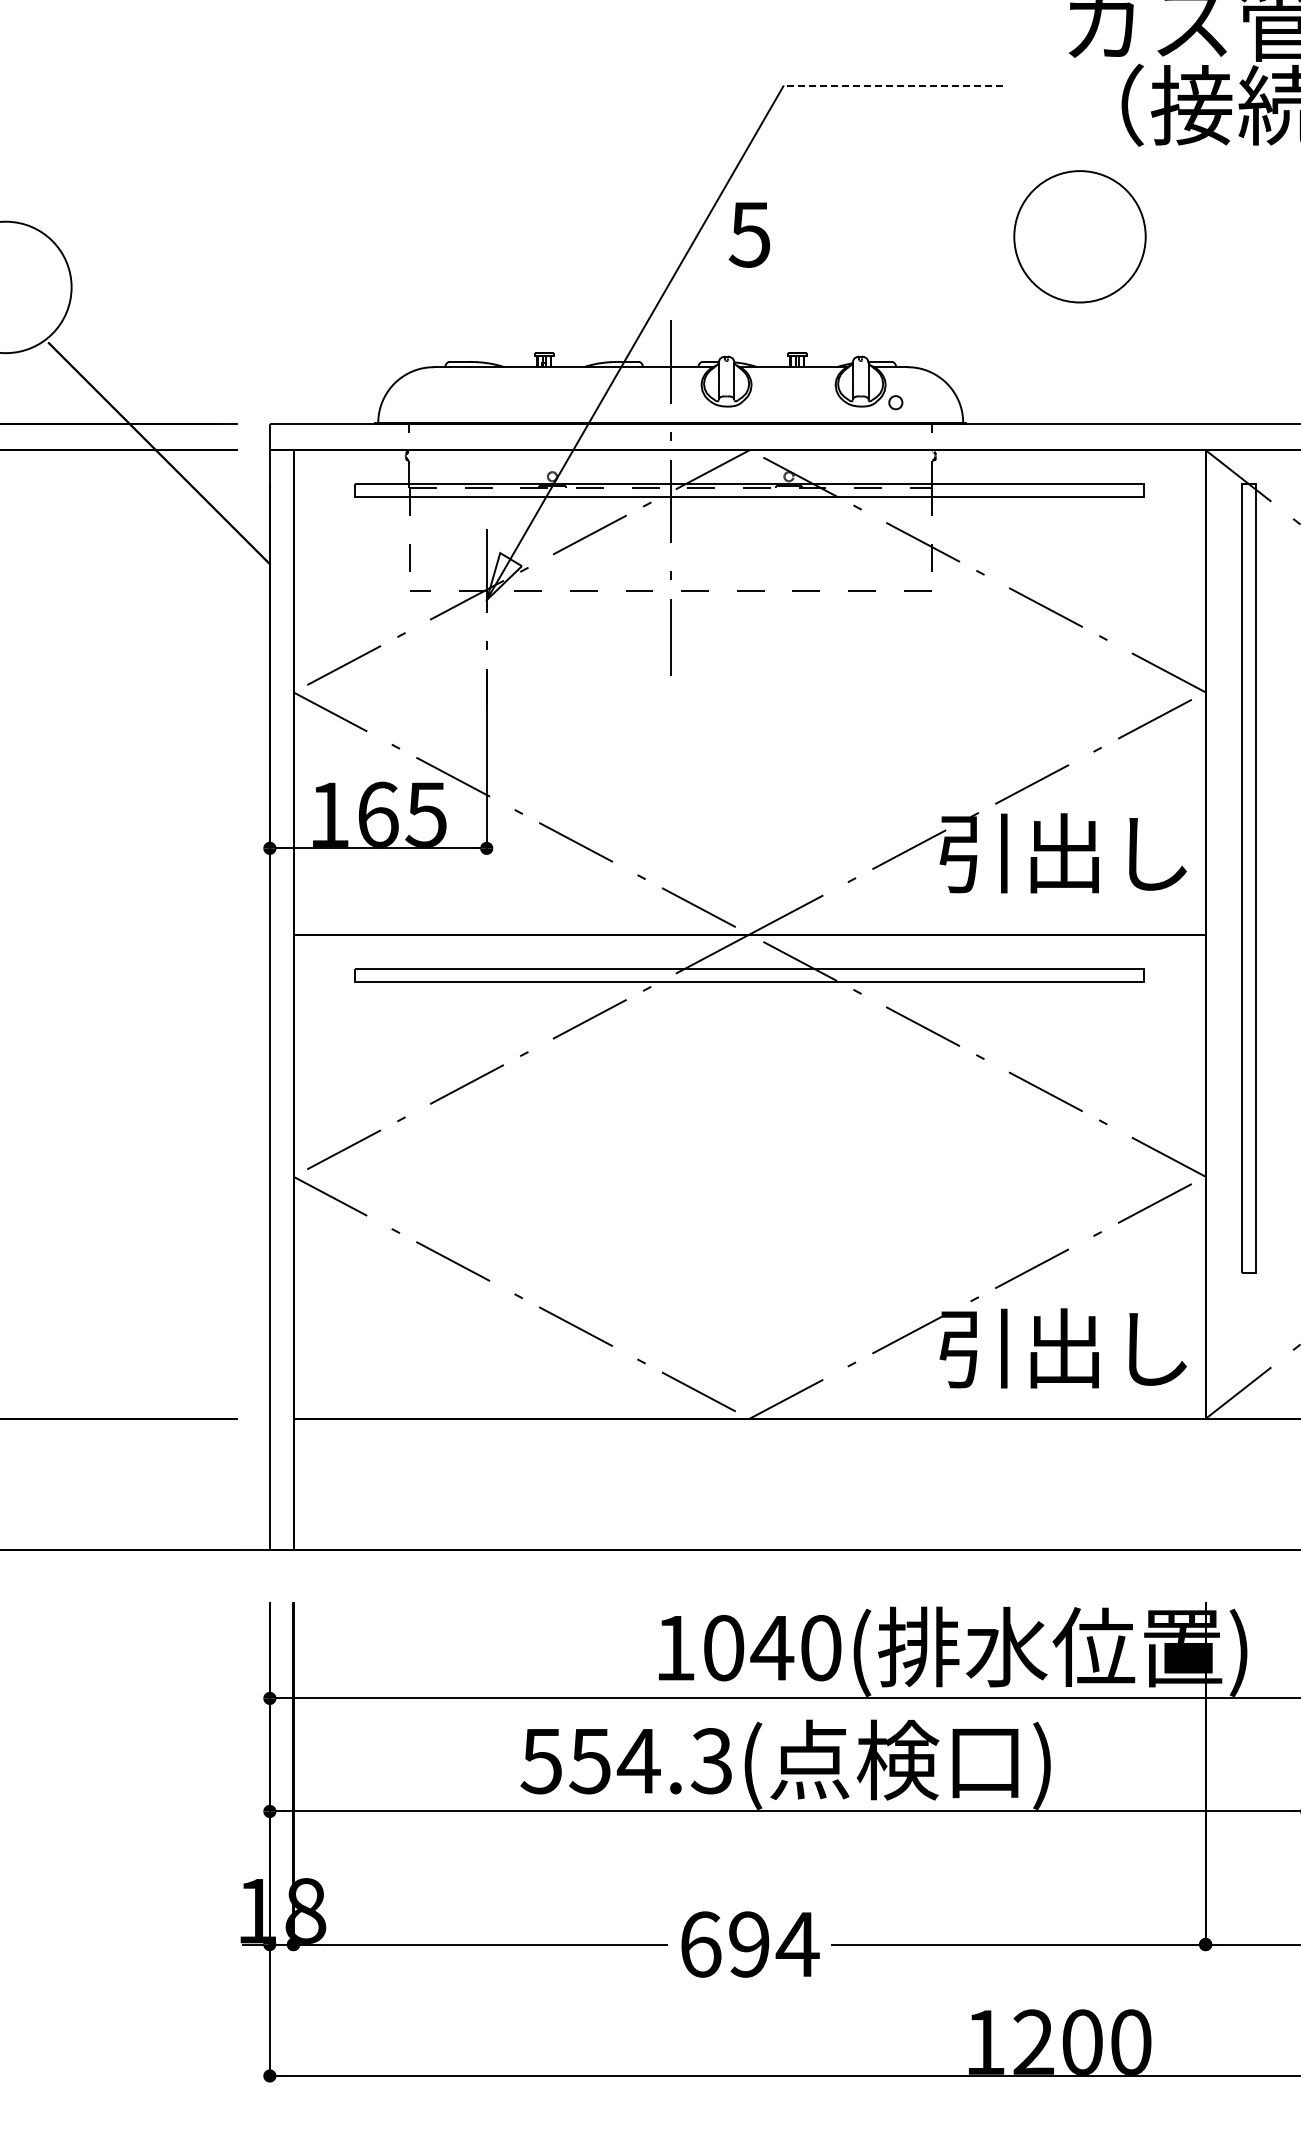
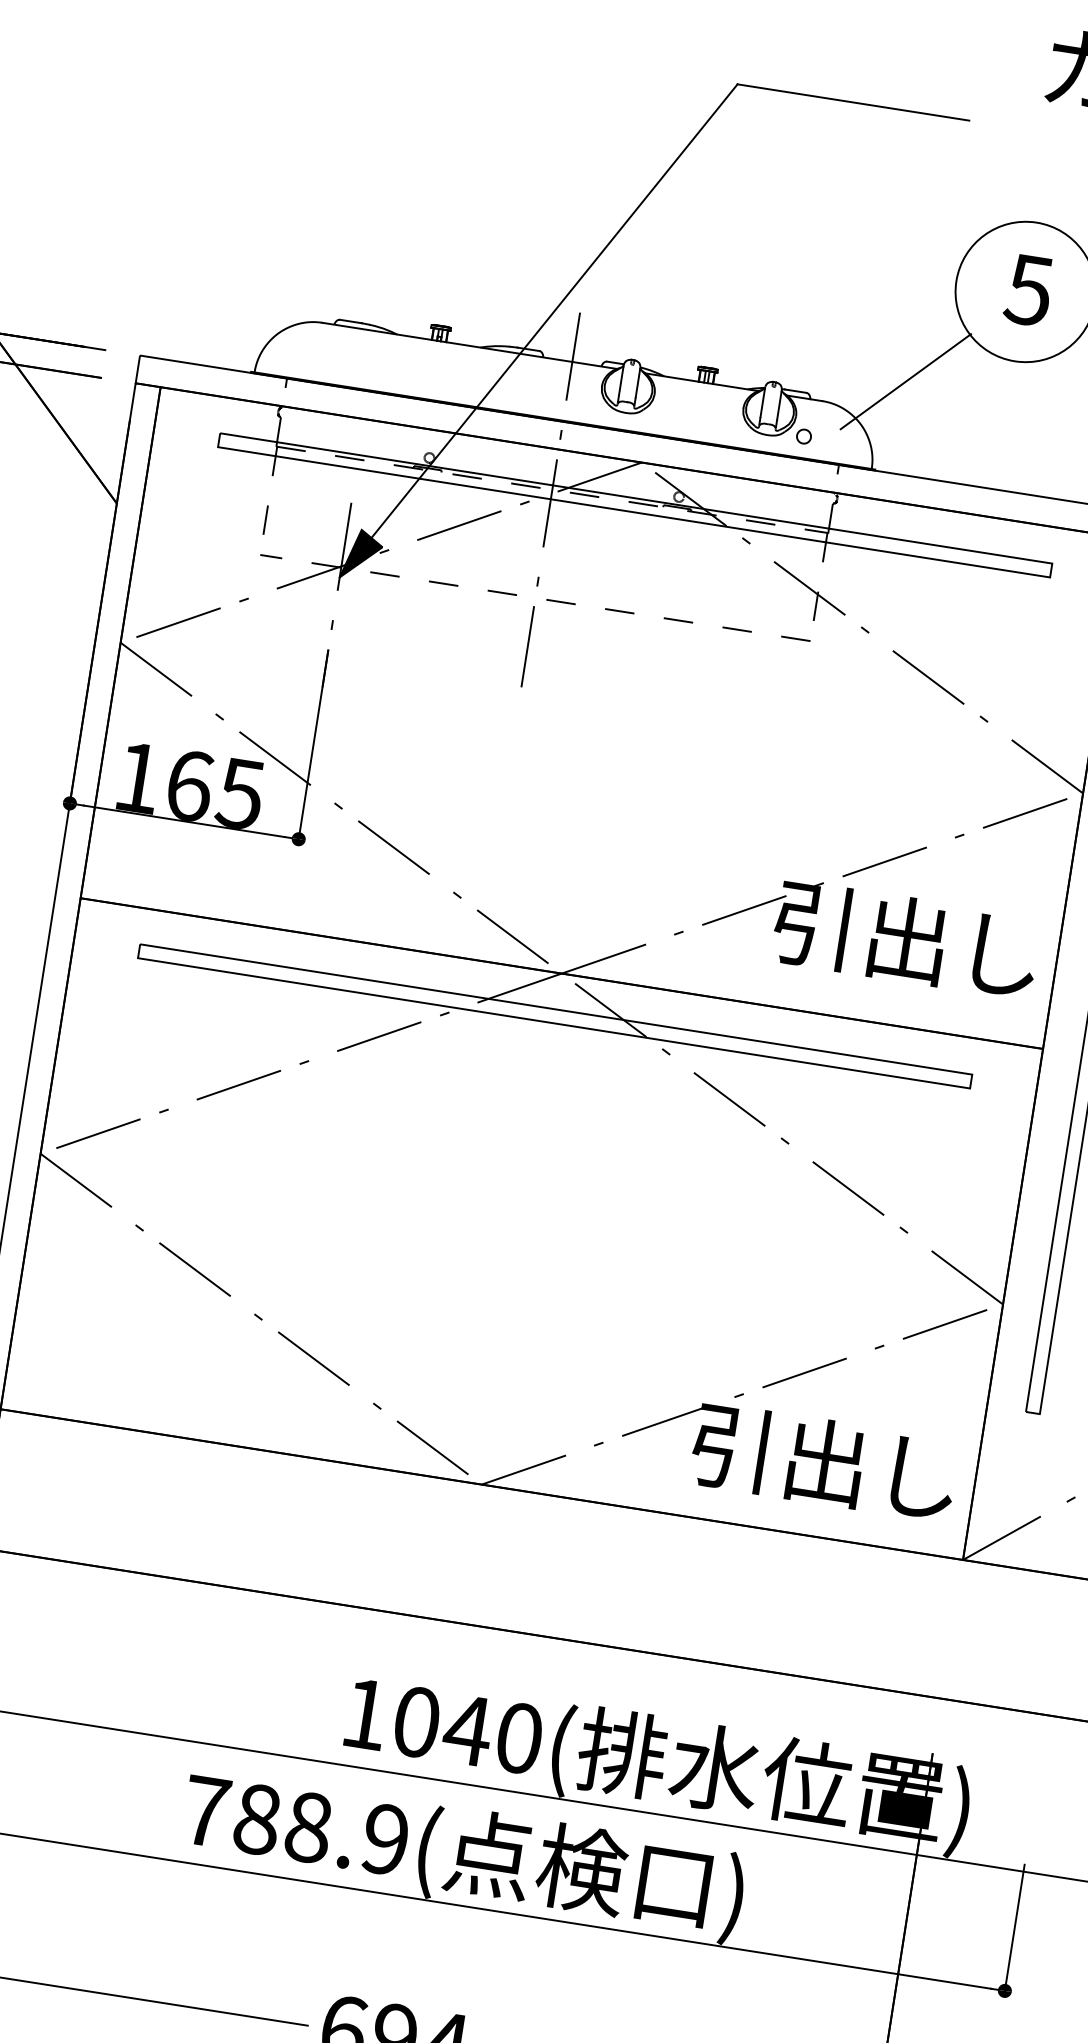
line: (893, 86) -> (853, 102), dashed -> solid
text: (749, 234) -> (1028, 289), moved
line: (981, 336) -> (905, 380), added
fill: (503, 576) -> (361, 555), added
text: (625, 1761) -> (294, 1825), 554.3( -> 788.9(

